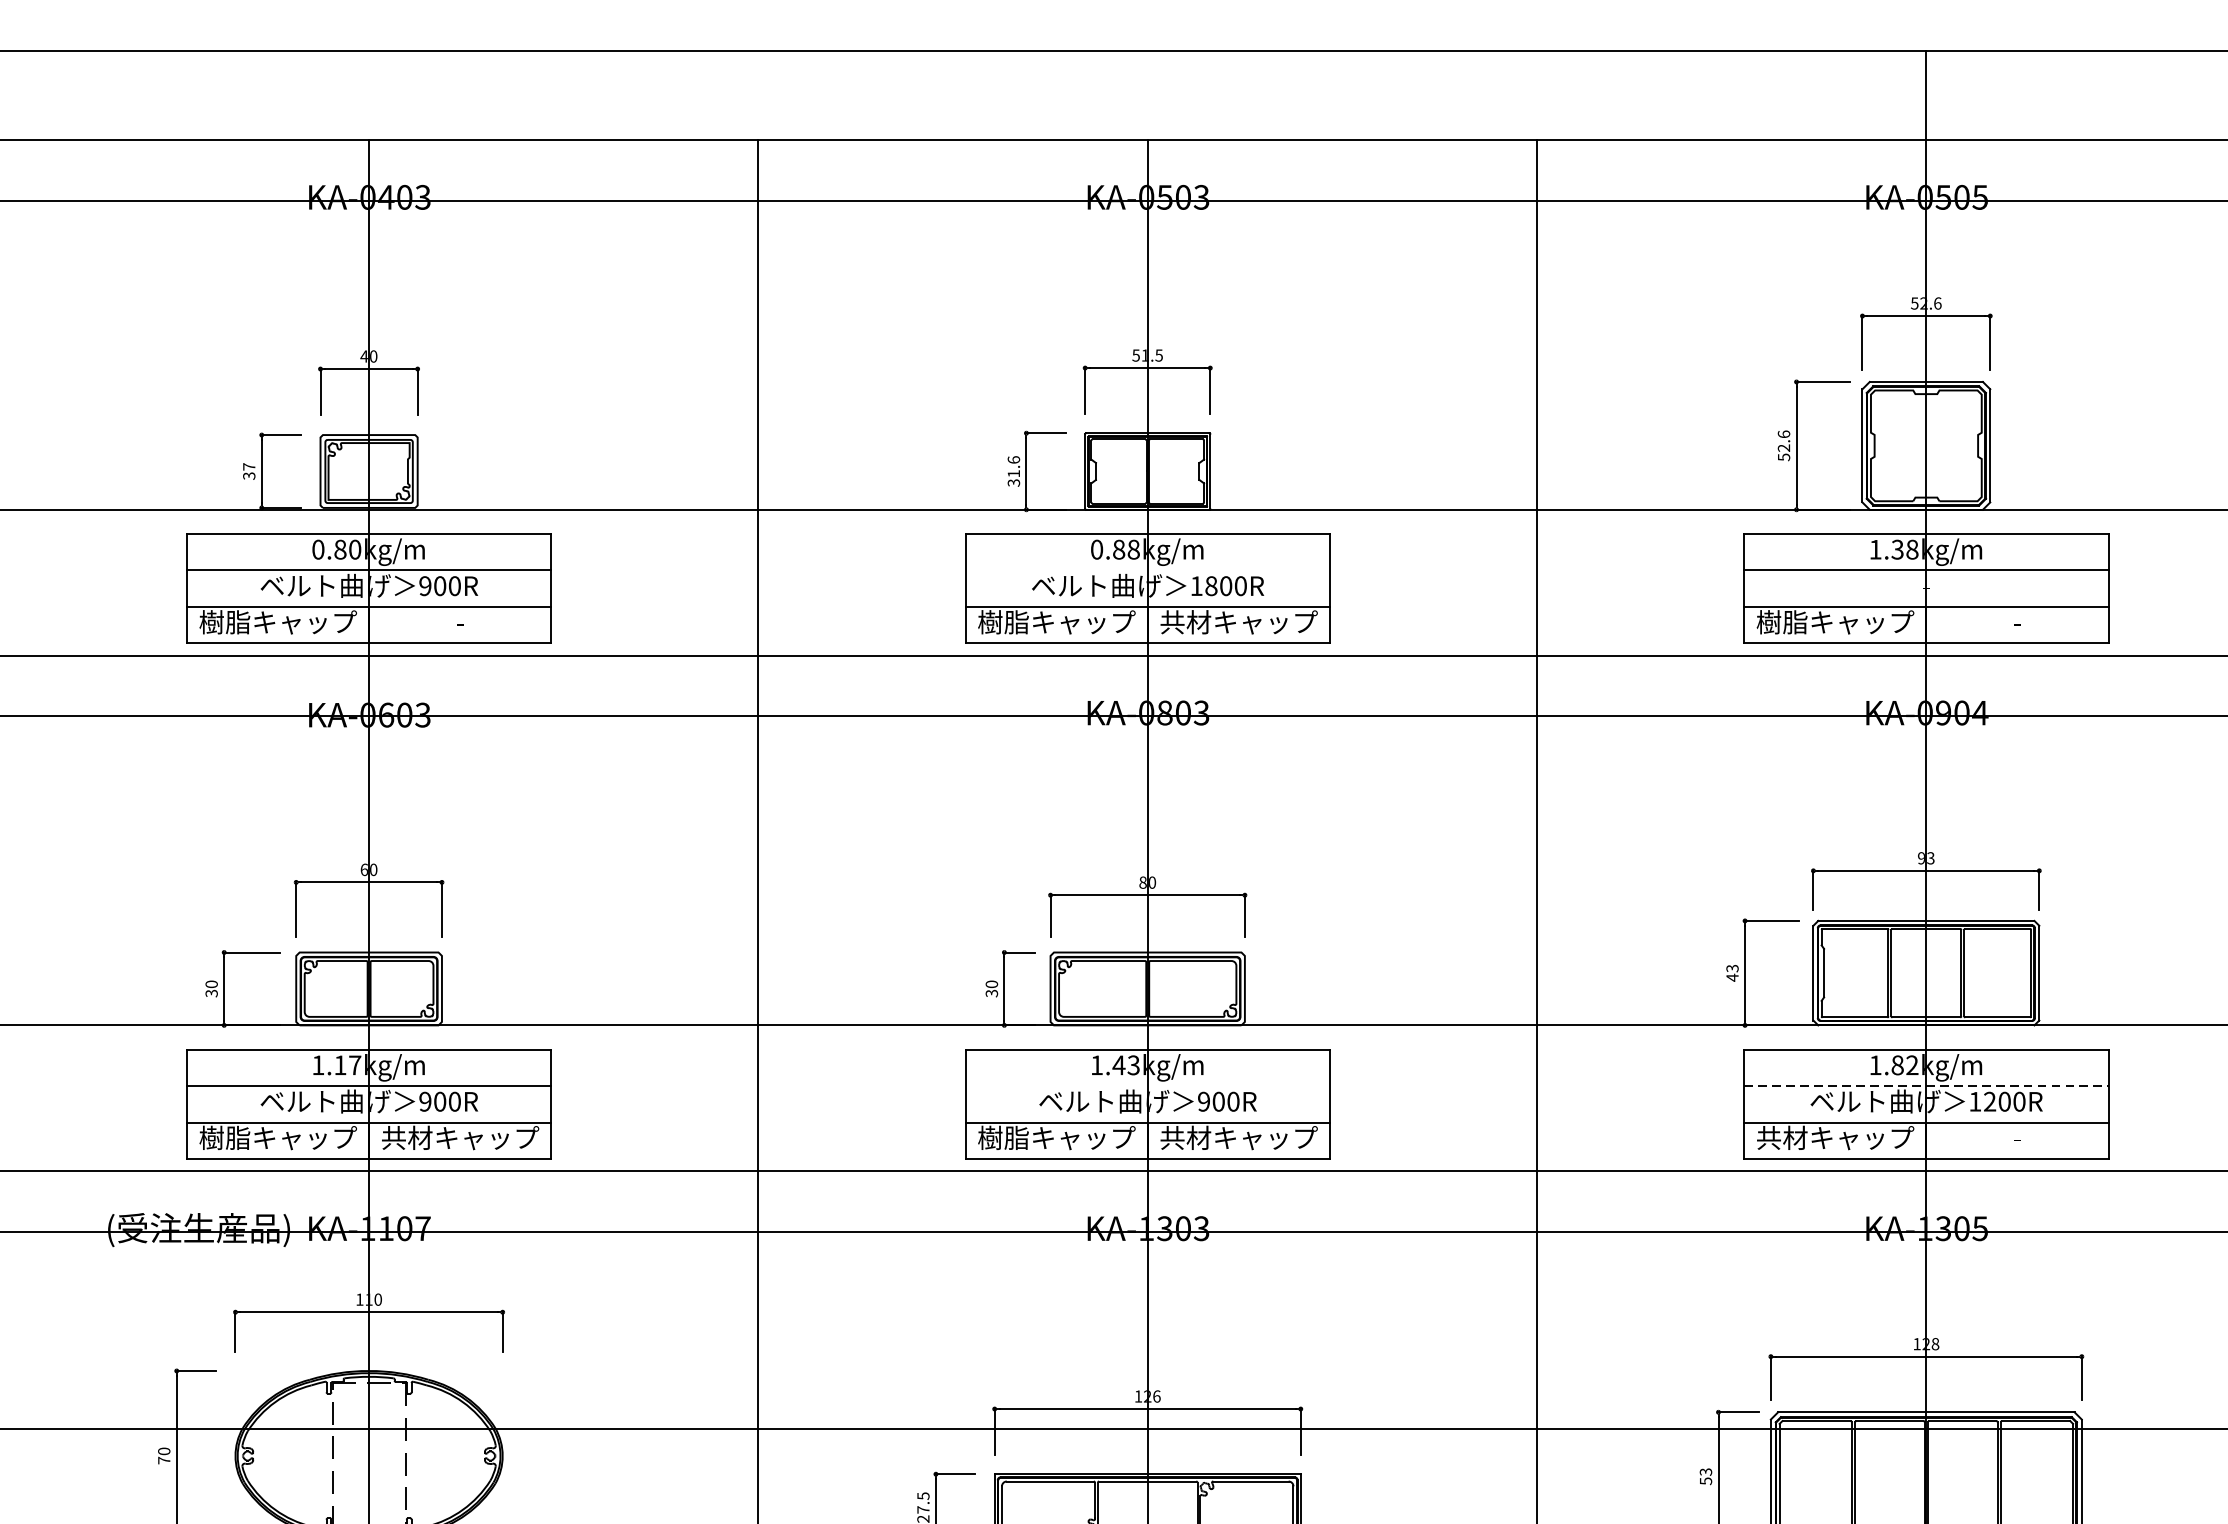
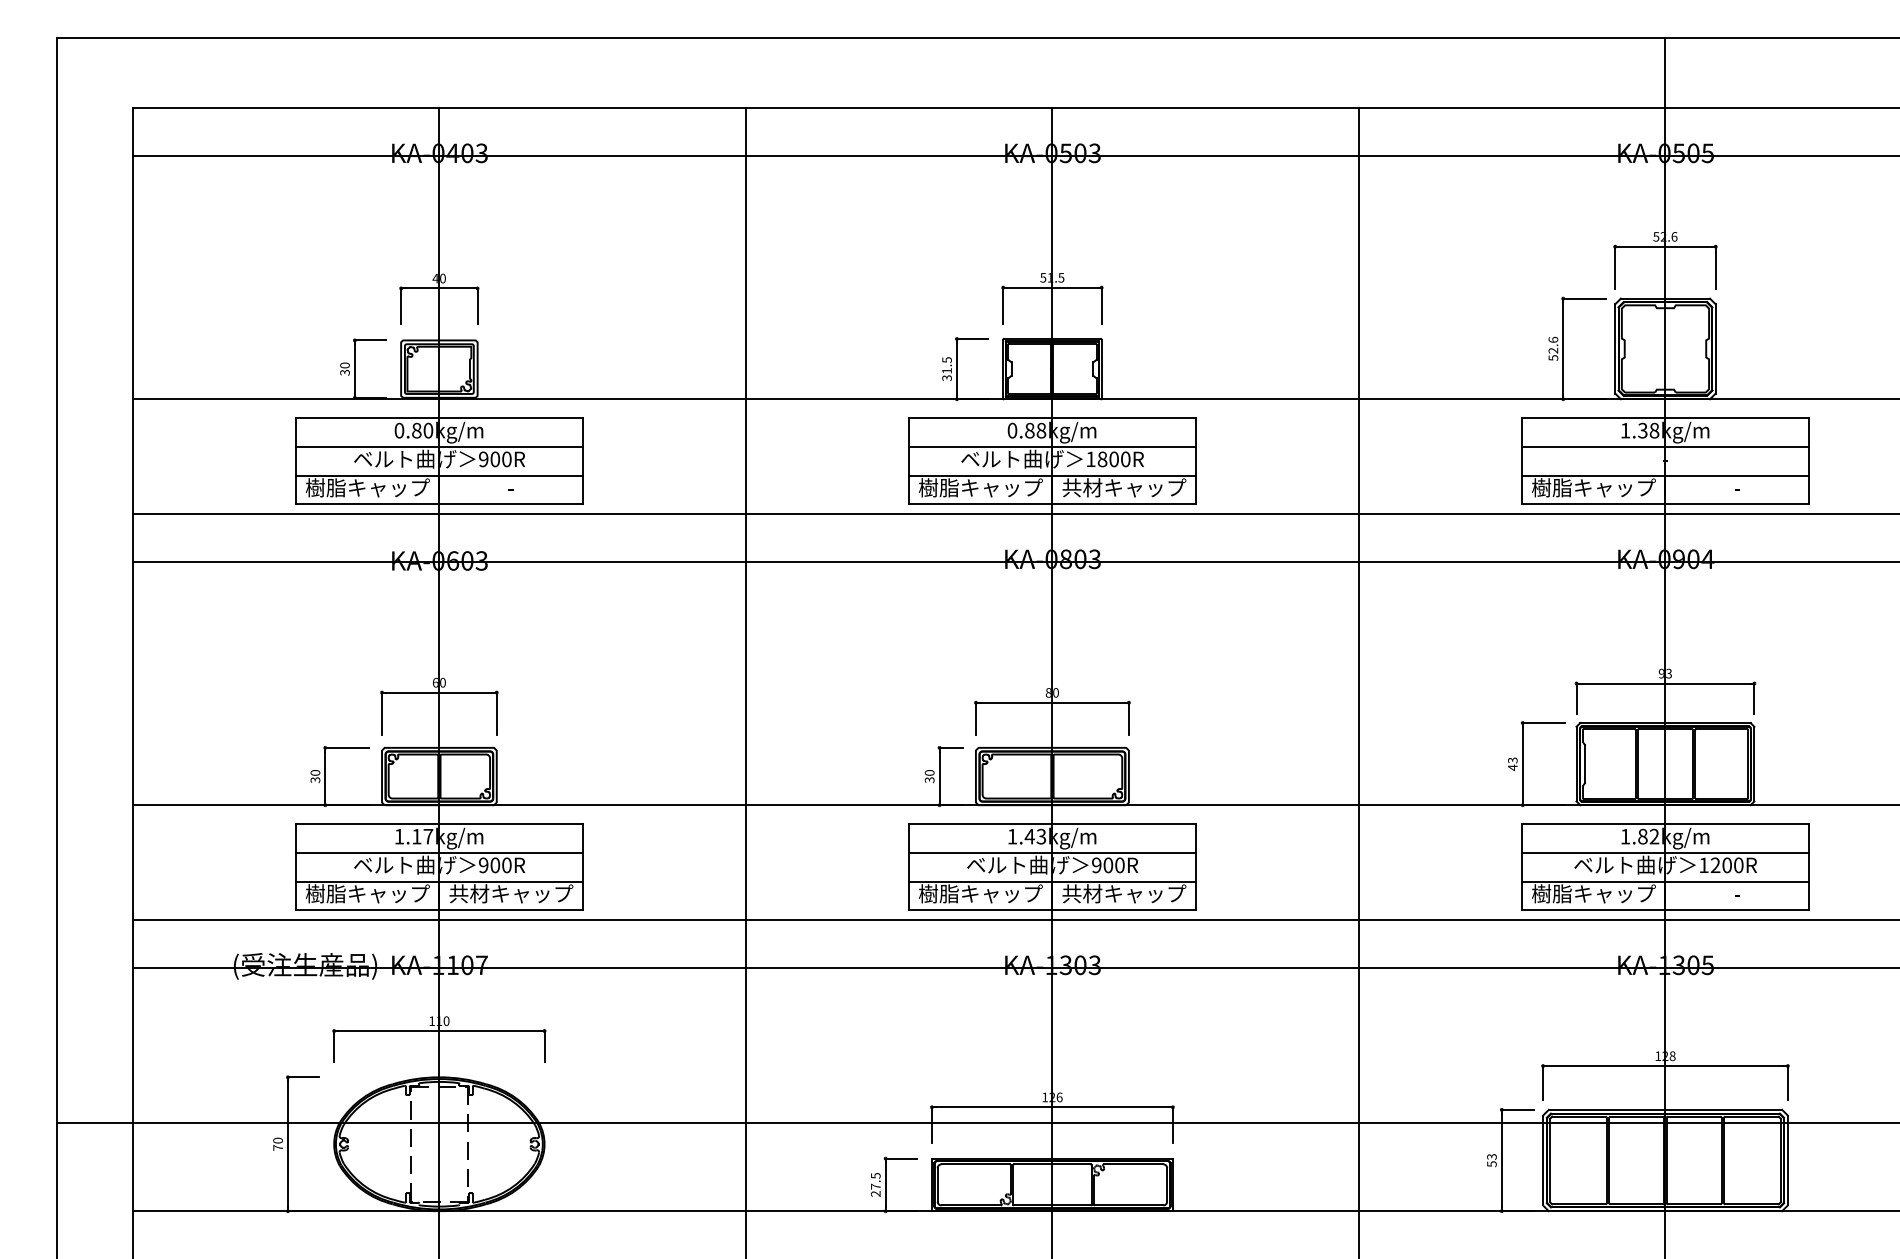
text: (1013, 460) -> (946, 360), 31.6 -> 31.5
text: (248, 466) -> (344, 365), 37 -> 30
line: (1146, 571) -> (1051, 447), added
line: (1146, 1086) -> (1051, 853), added
line: (1926, 1086) -> (1665, 853), dashed -> solid
text: (1781, 1137) -> (1551, 893), 共材キャップ -> 樹脂キャップ

